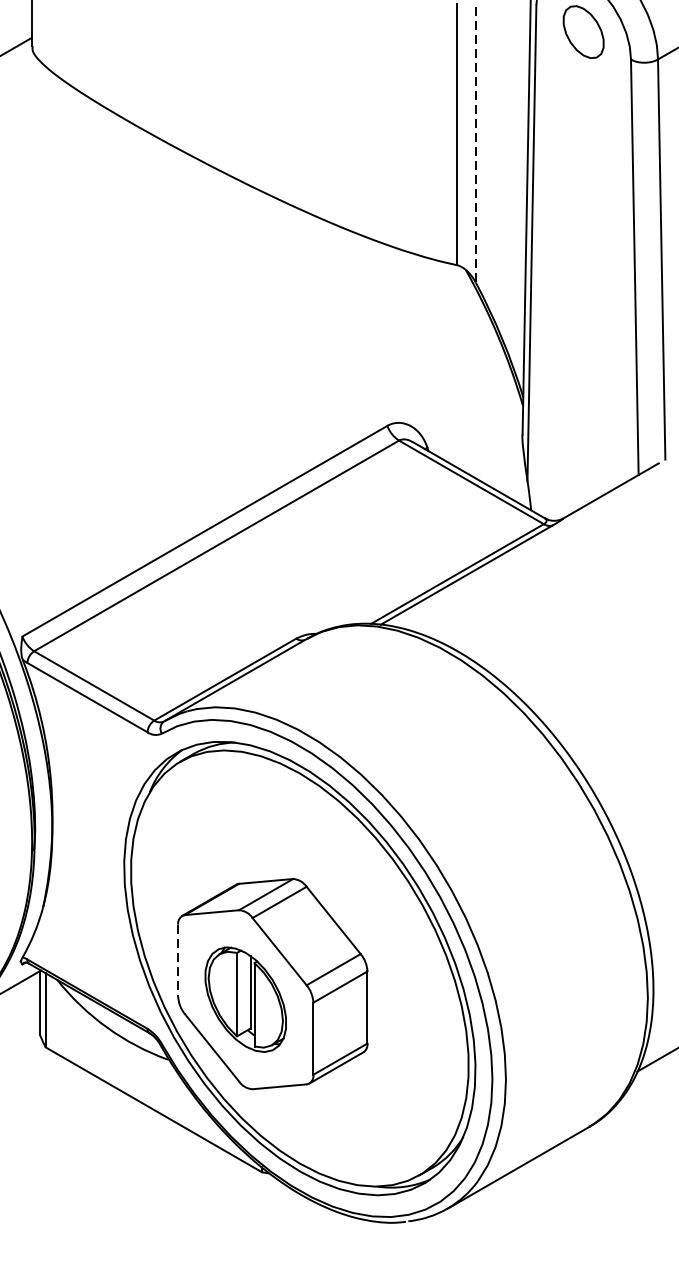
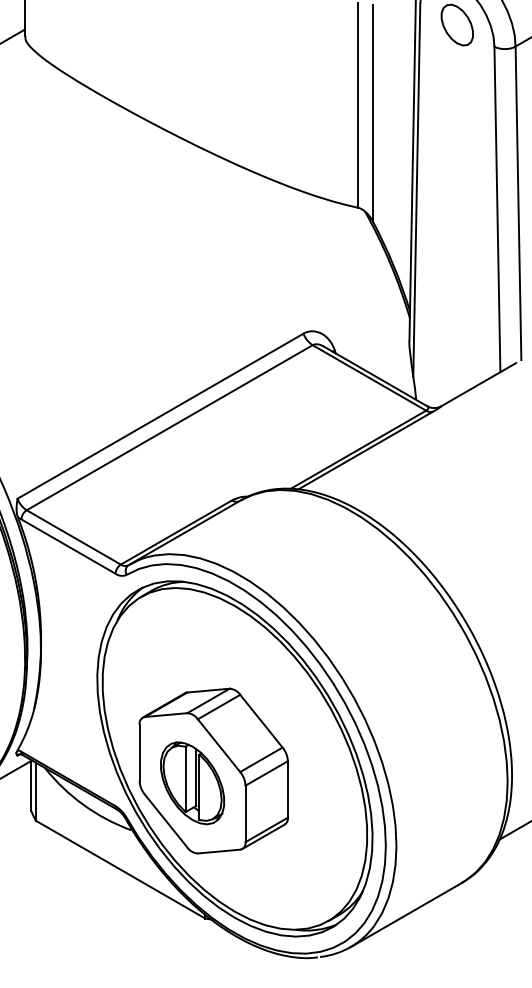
line: (475, 144) -> (372, 113), dashed -> solid
line: (178, 961) -> (139, 753), dashed -> solid

